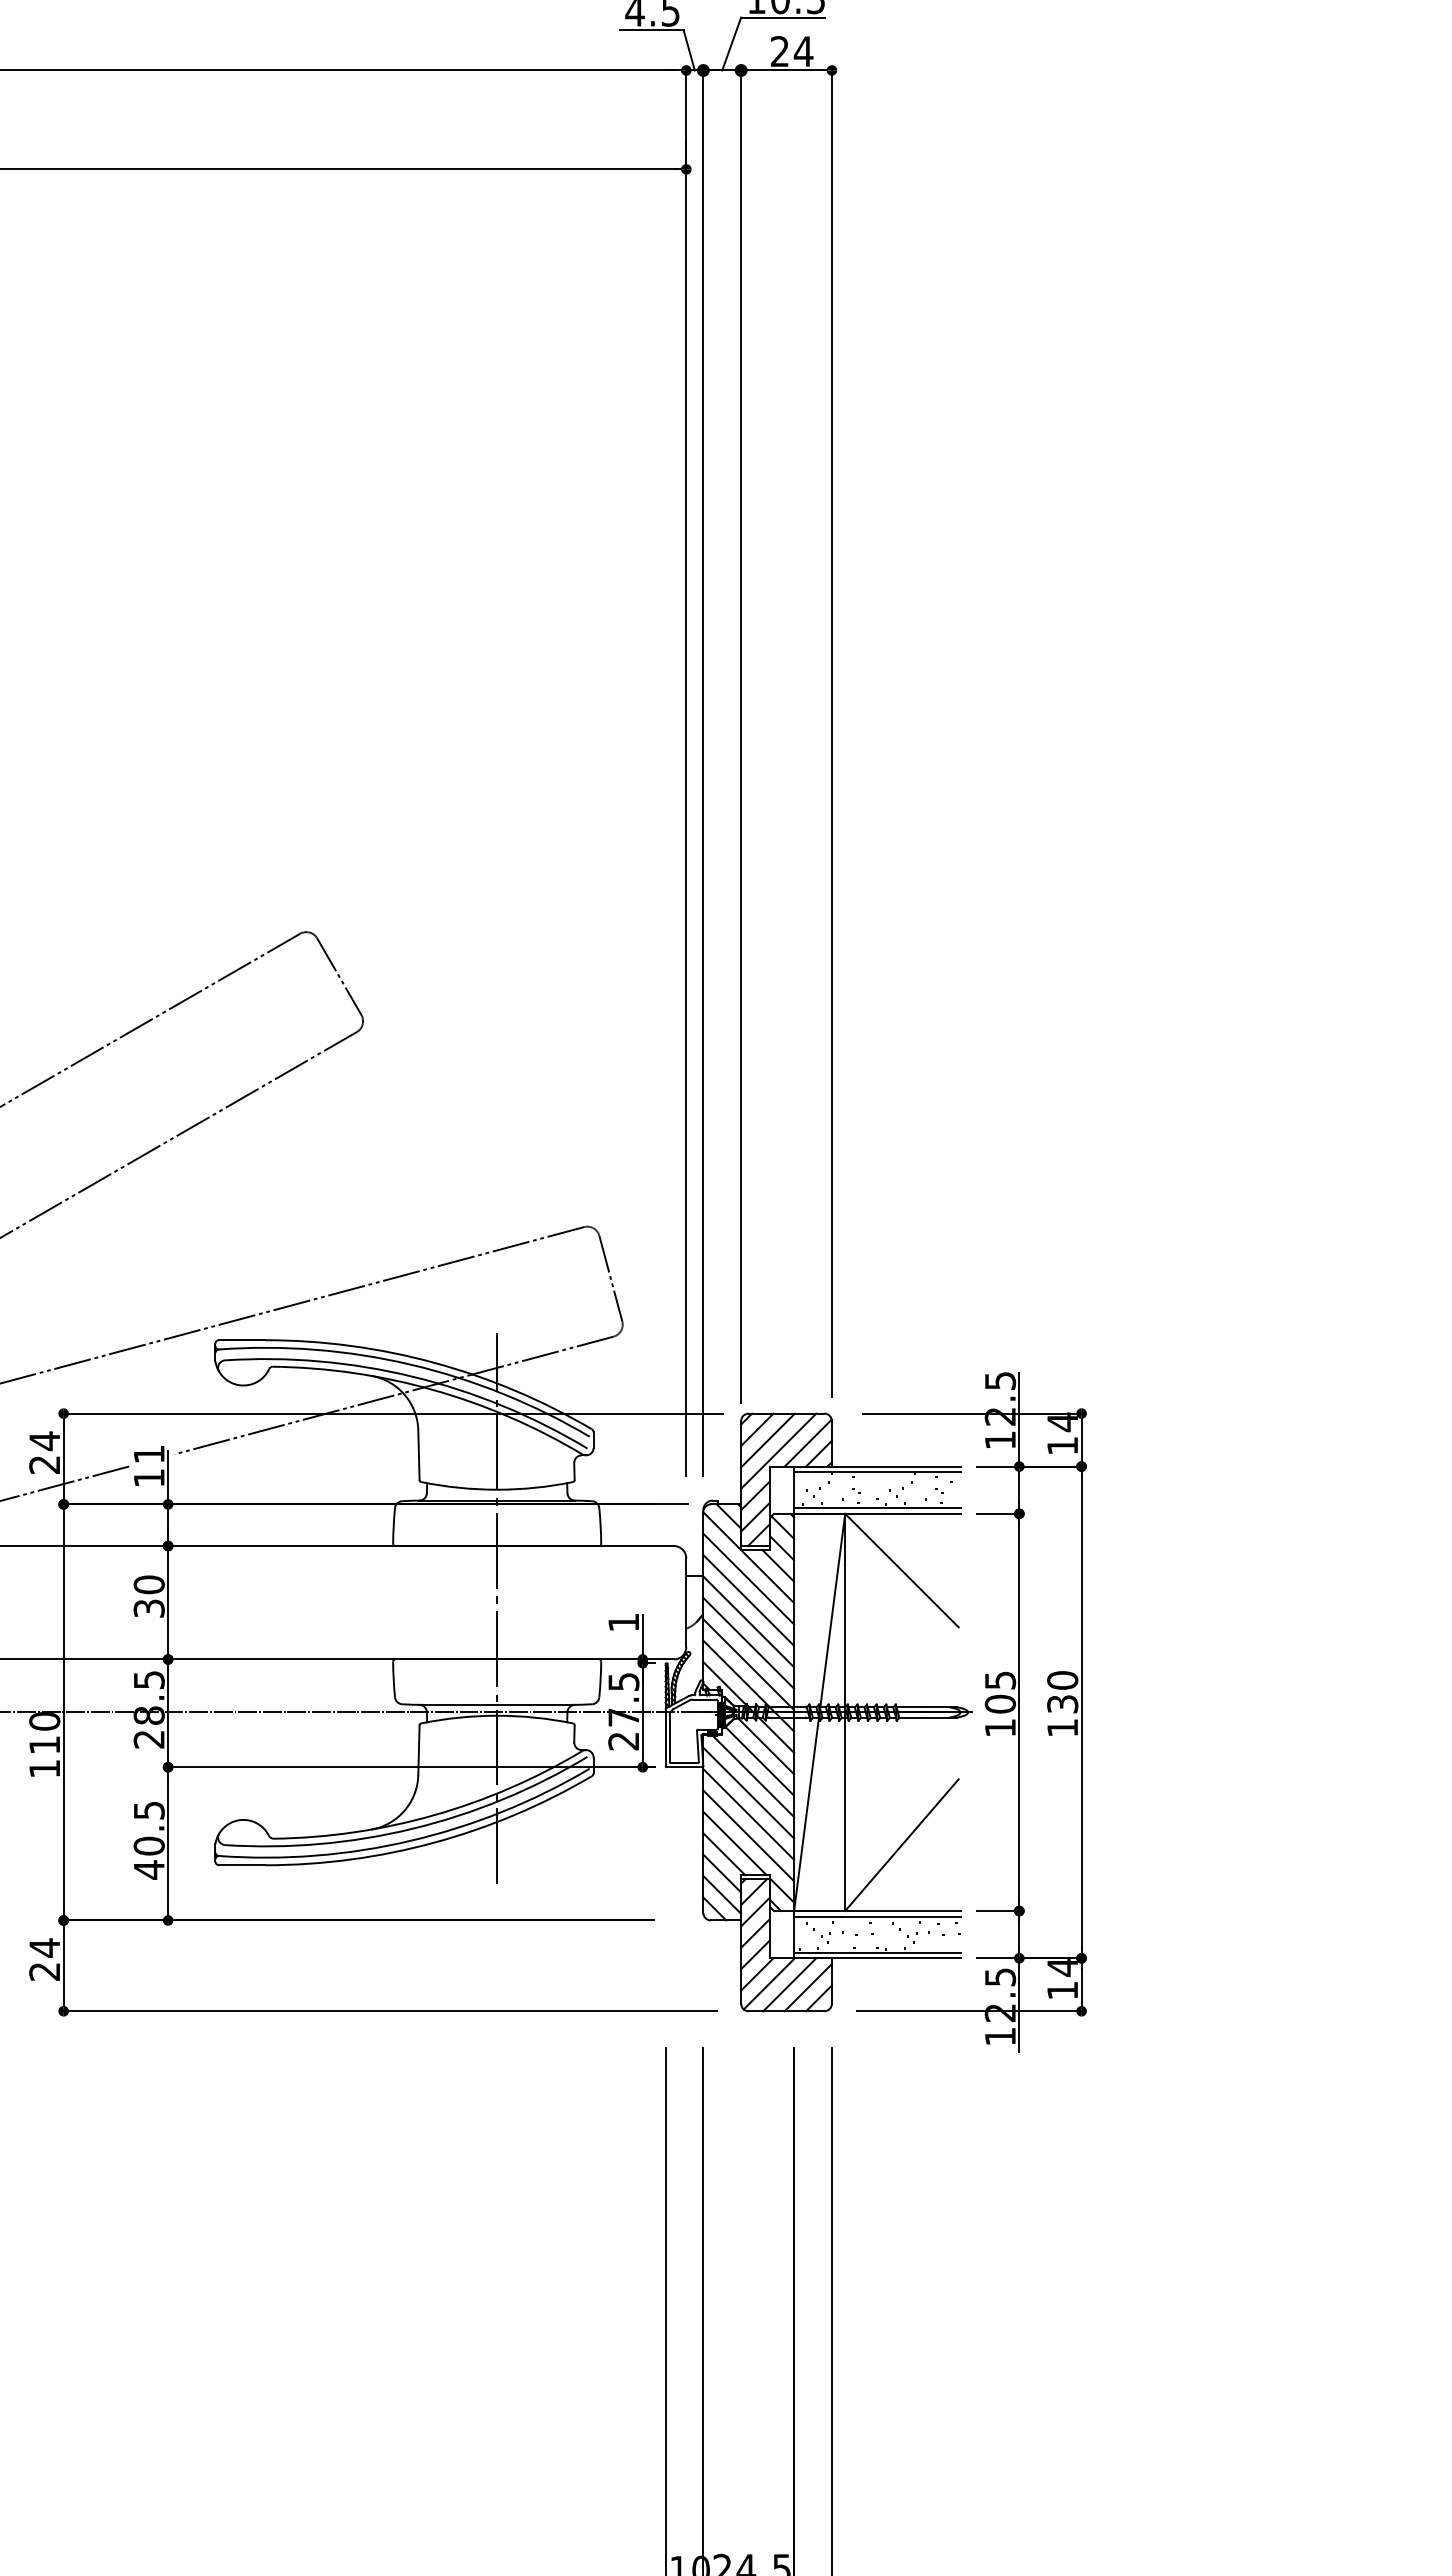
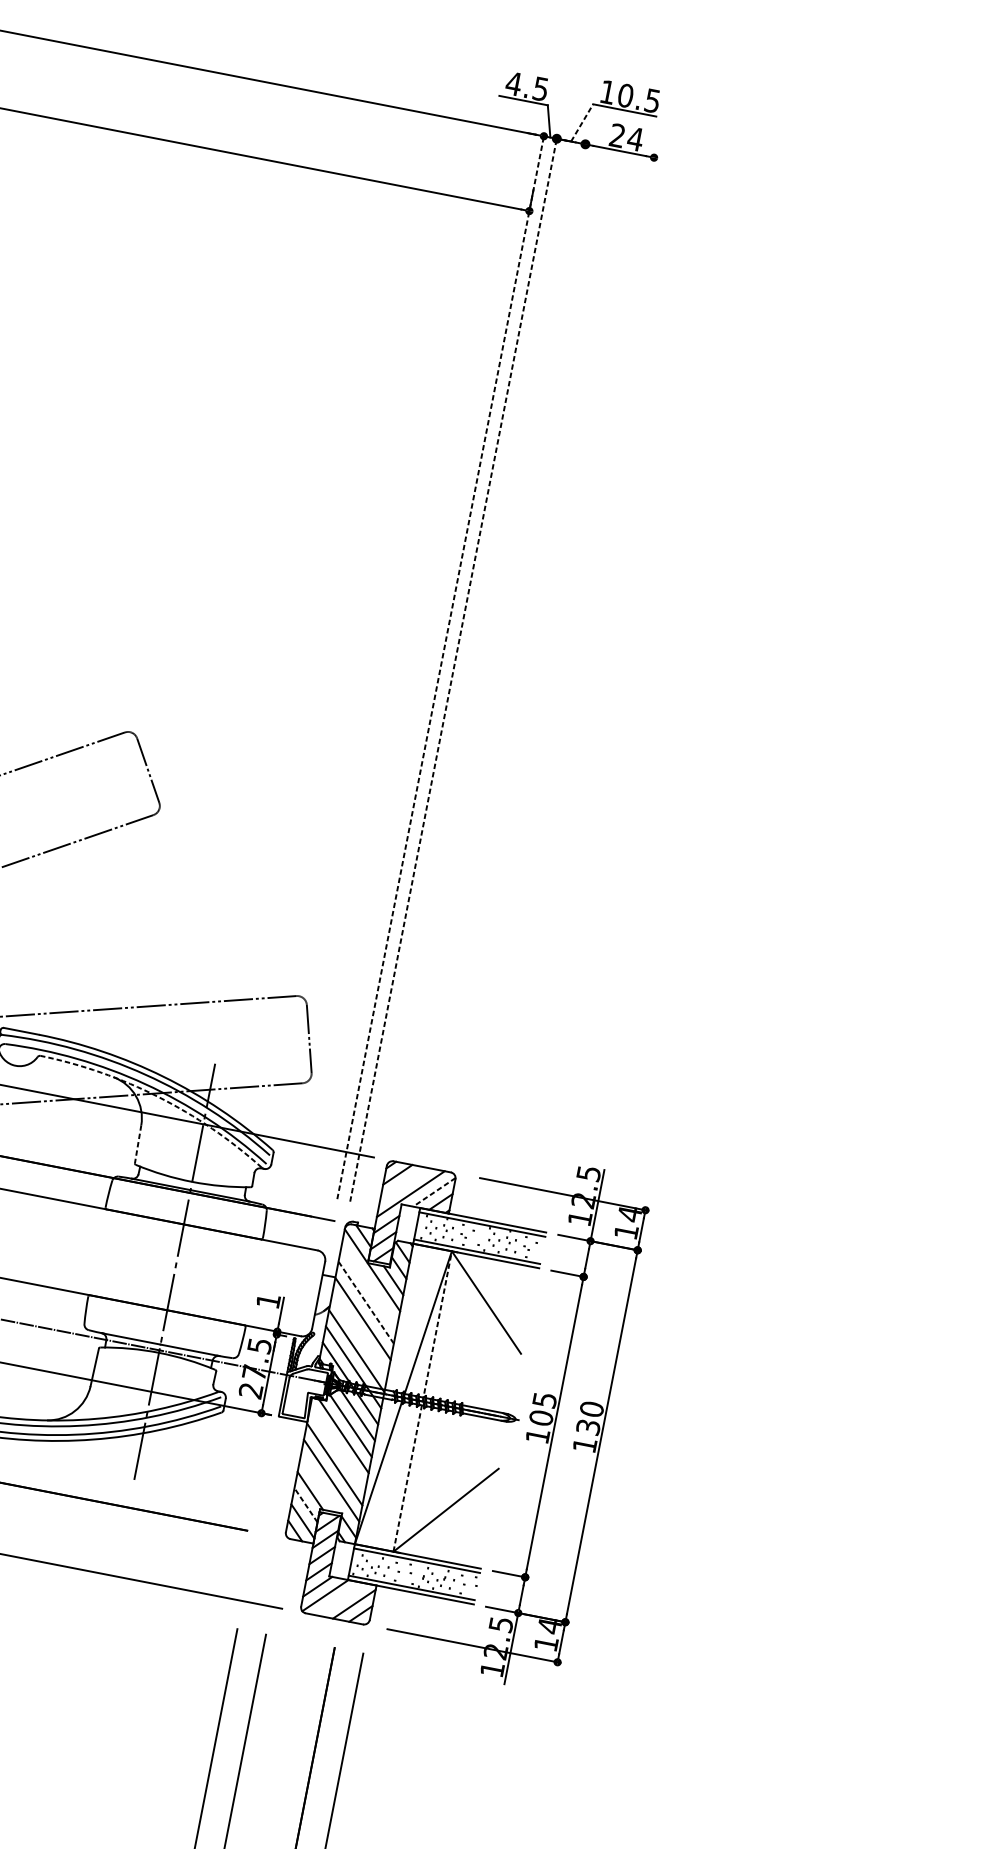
line: (731, 43) -> (582, 122), solid -> dashed
line: (831, 731) -> (556, 657), removed
line: (741, 734) -> (488, 646), removed
line: (686, 771) -> (441, 666), solid -> dashed
line: (703, 771) -> (453, 669), solid -> dashed
arc: (433, 1389) -> (158, 1096), solid -> dashed
line: (767, 1440) -> (403, 1184), removed
line: (807, 1443) -> (433, 1192), solid -> dashed
line: (418, 1455) -> (137, 1144), solid -> dashed
line: (748, 1578) -> (369, 1285), removed
line: (748, 1600) -> (366, 1302), solid -> dashed
line: (748, 1642) -> (359, 1334), removed
line: (845, 1712) -> (422, 1401), solid -> dashed
line: (748, 1792) -> (337, 1447), removed
line: (734, 1843) -> (319, 1484), removed
line: (722, 1873) -> (306, 1505), solid -> dashed
line: (789, 1984) -> (340, 1599), removed

